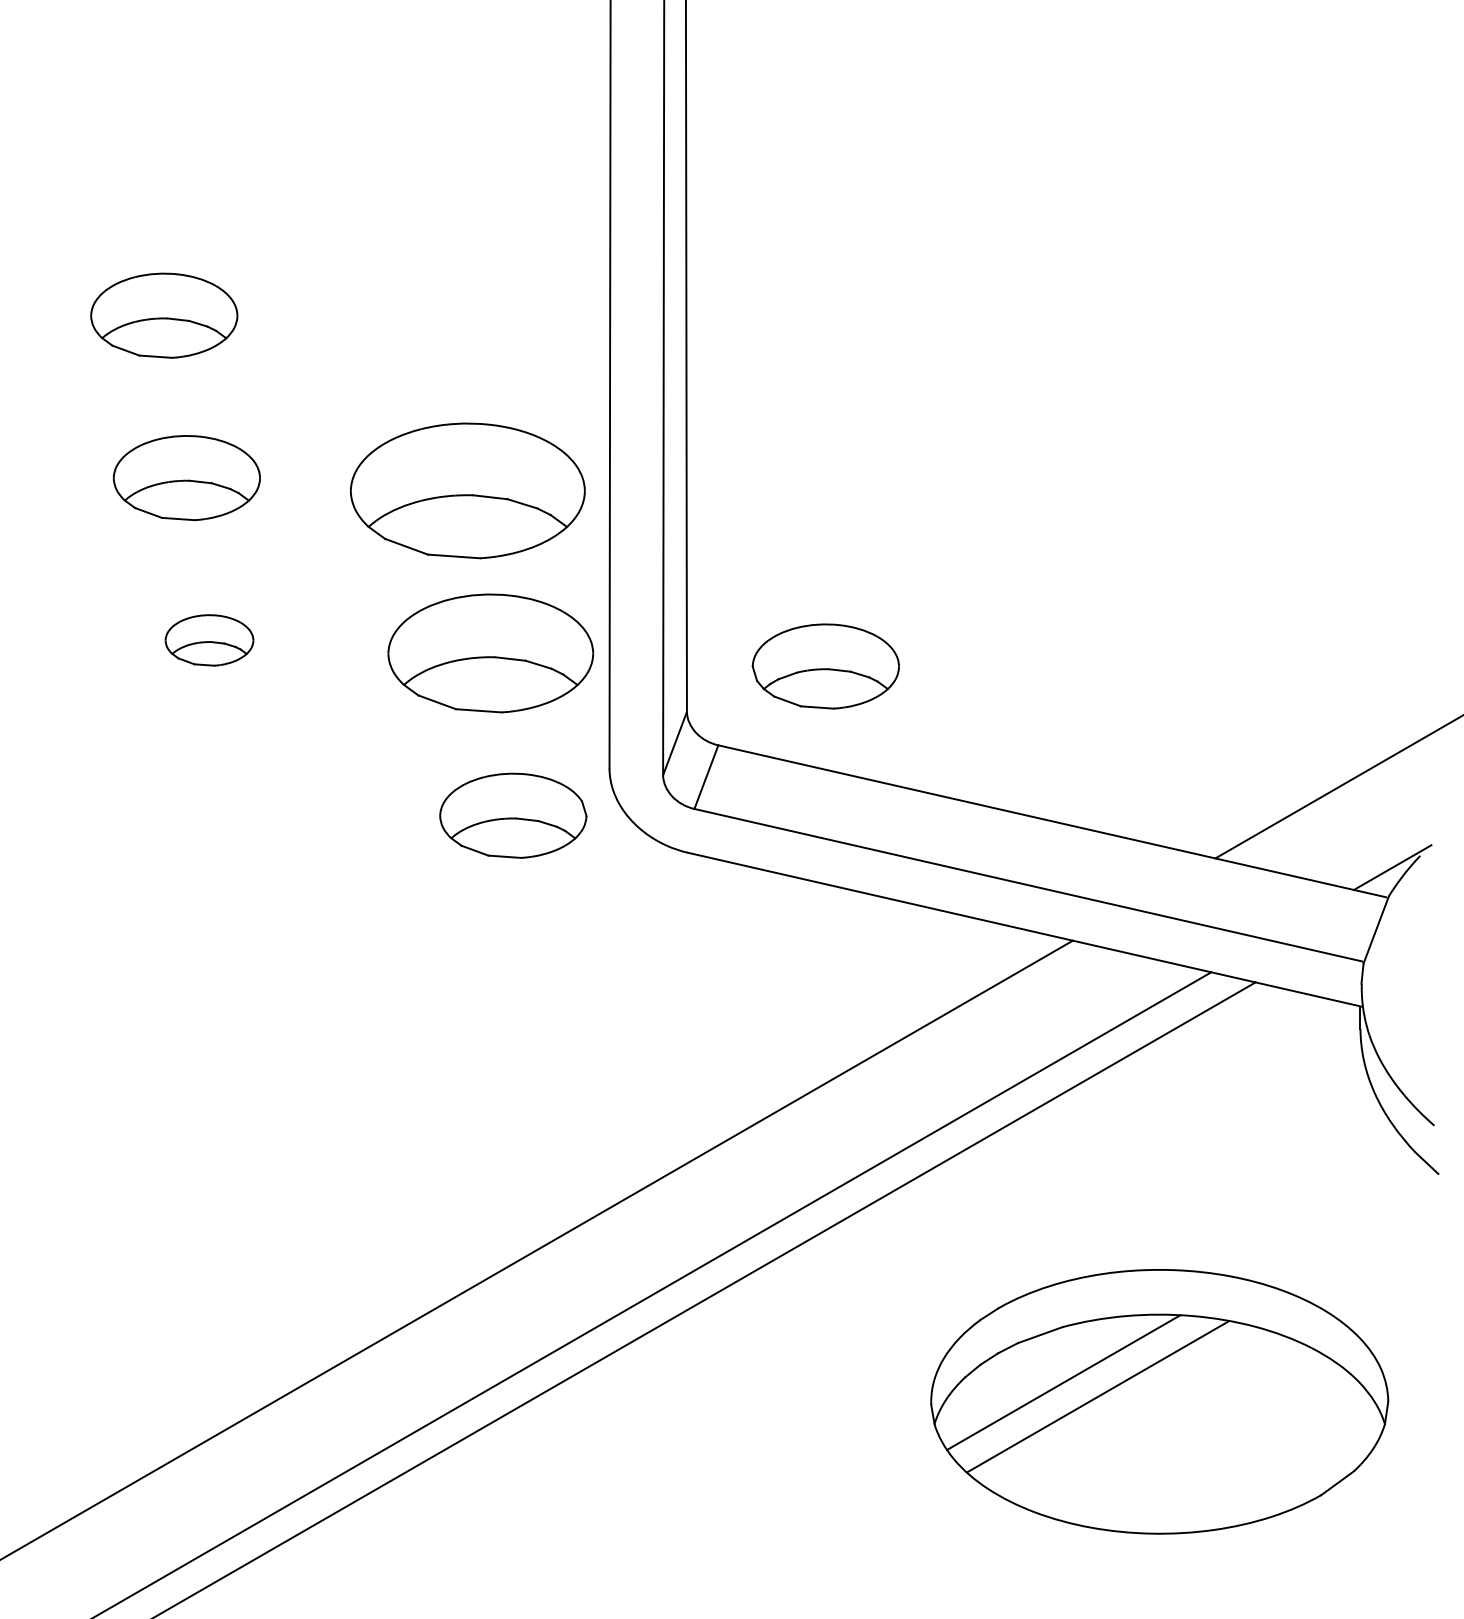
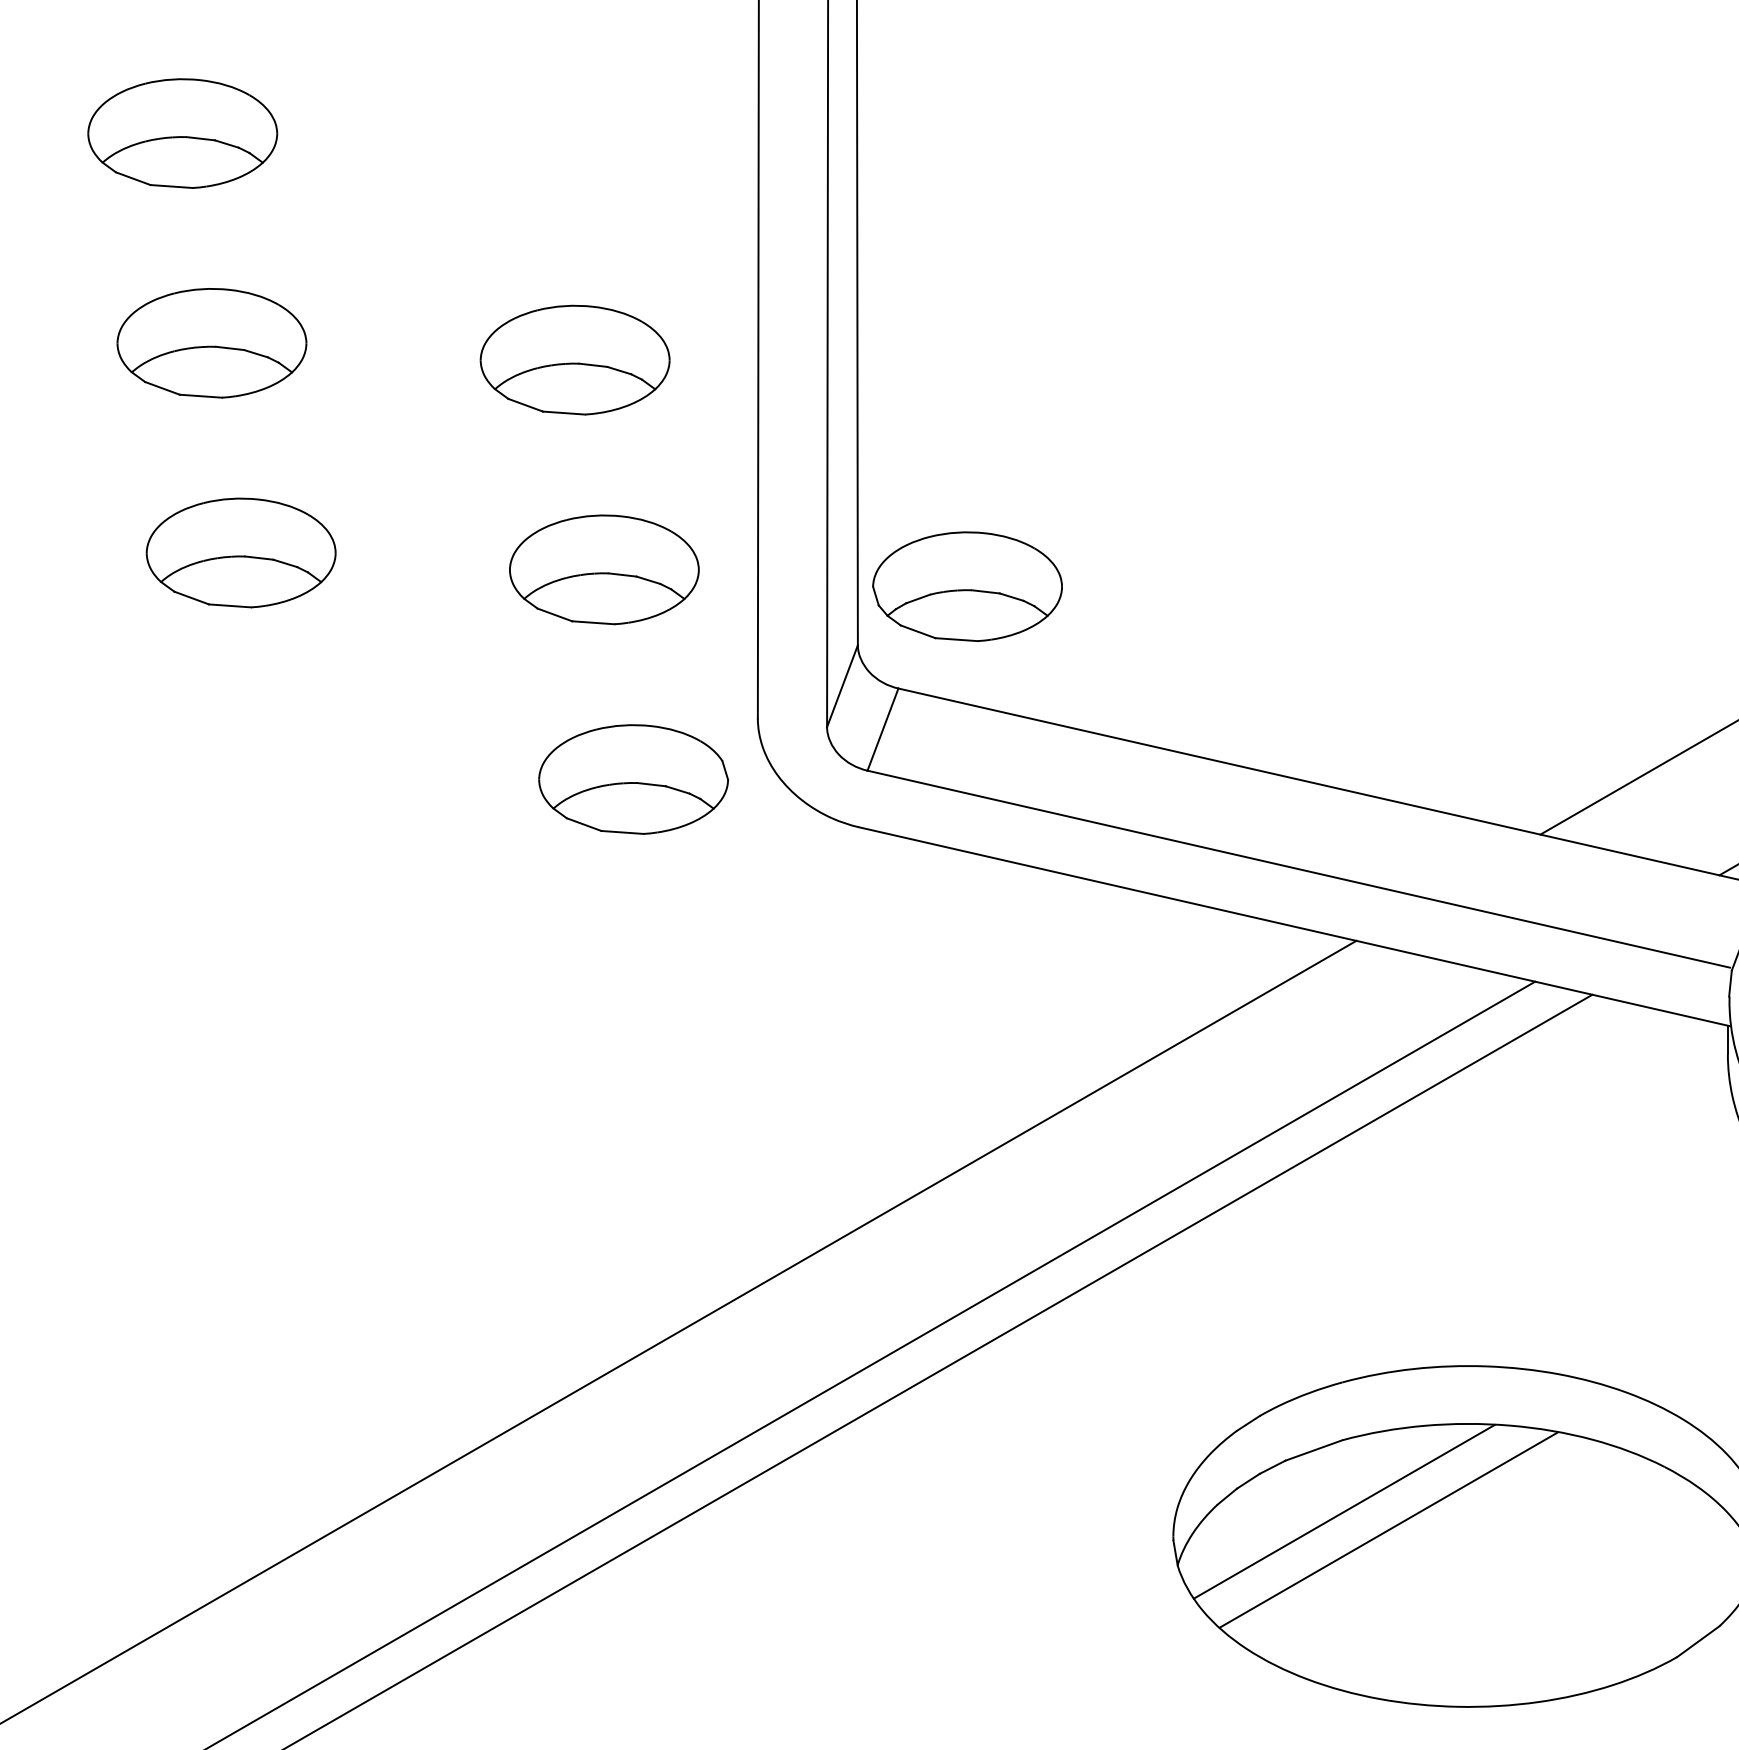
part: (468, 491) -> (575, 360), size x0.62
part: (209, 640) -> (241, 553), size x1.67
part: (490, 653) -> (604, 569), size x0.71
part: (825, 666) -> (967, 586), moved

